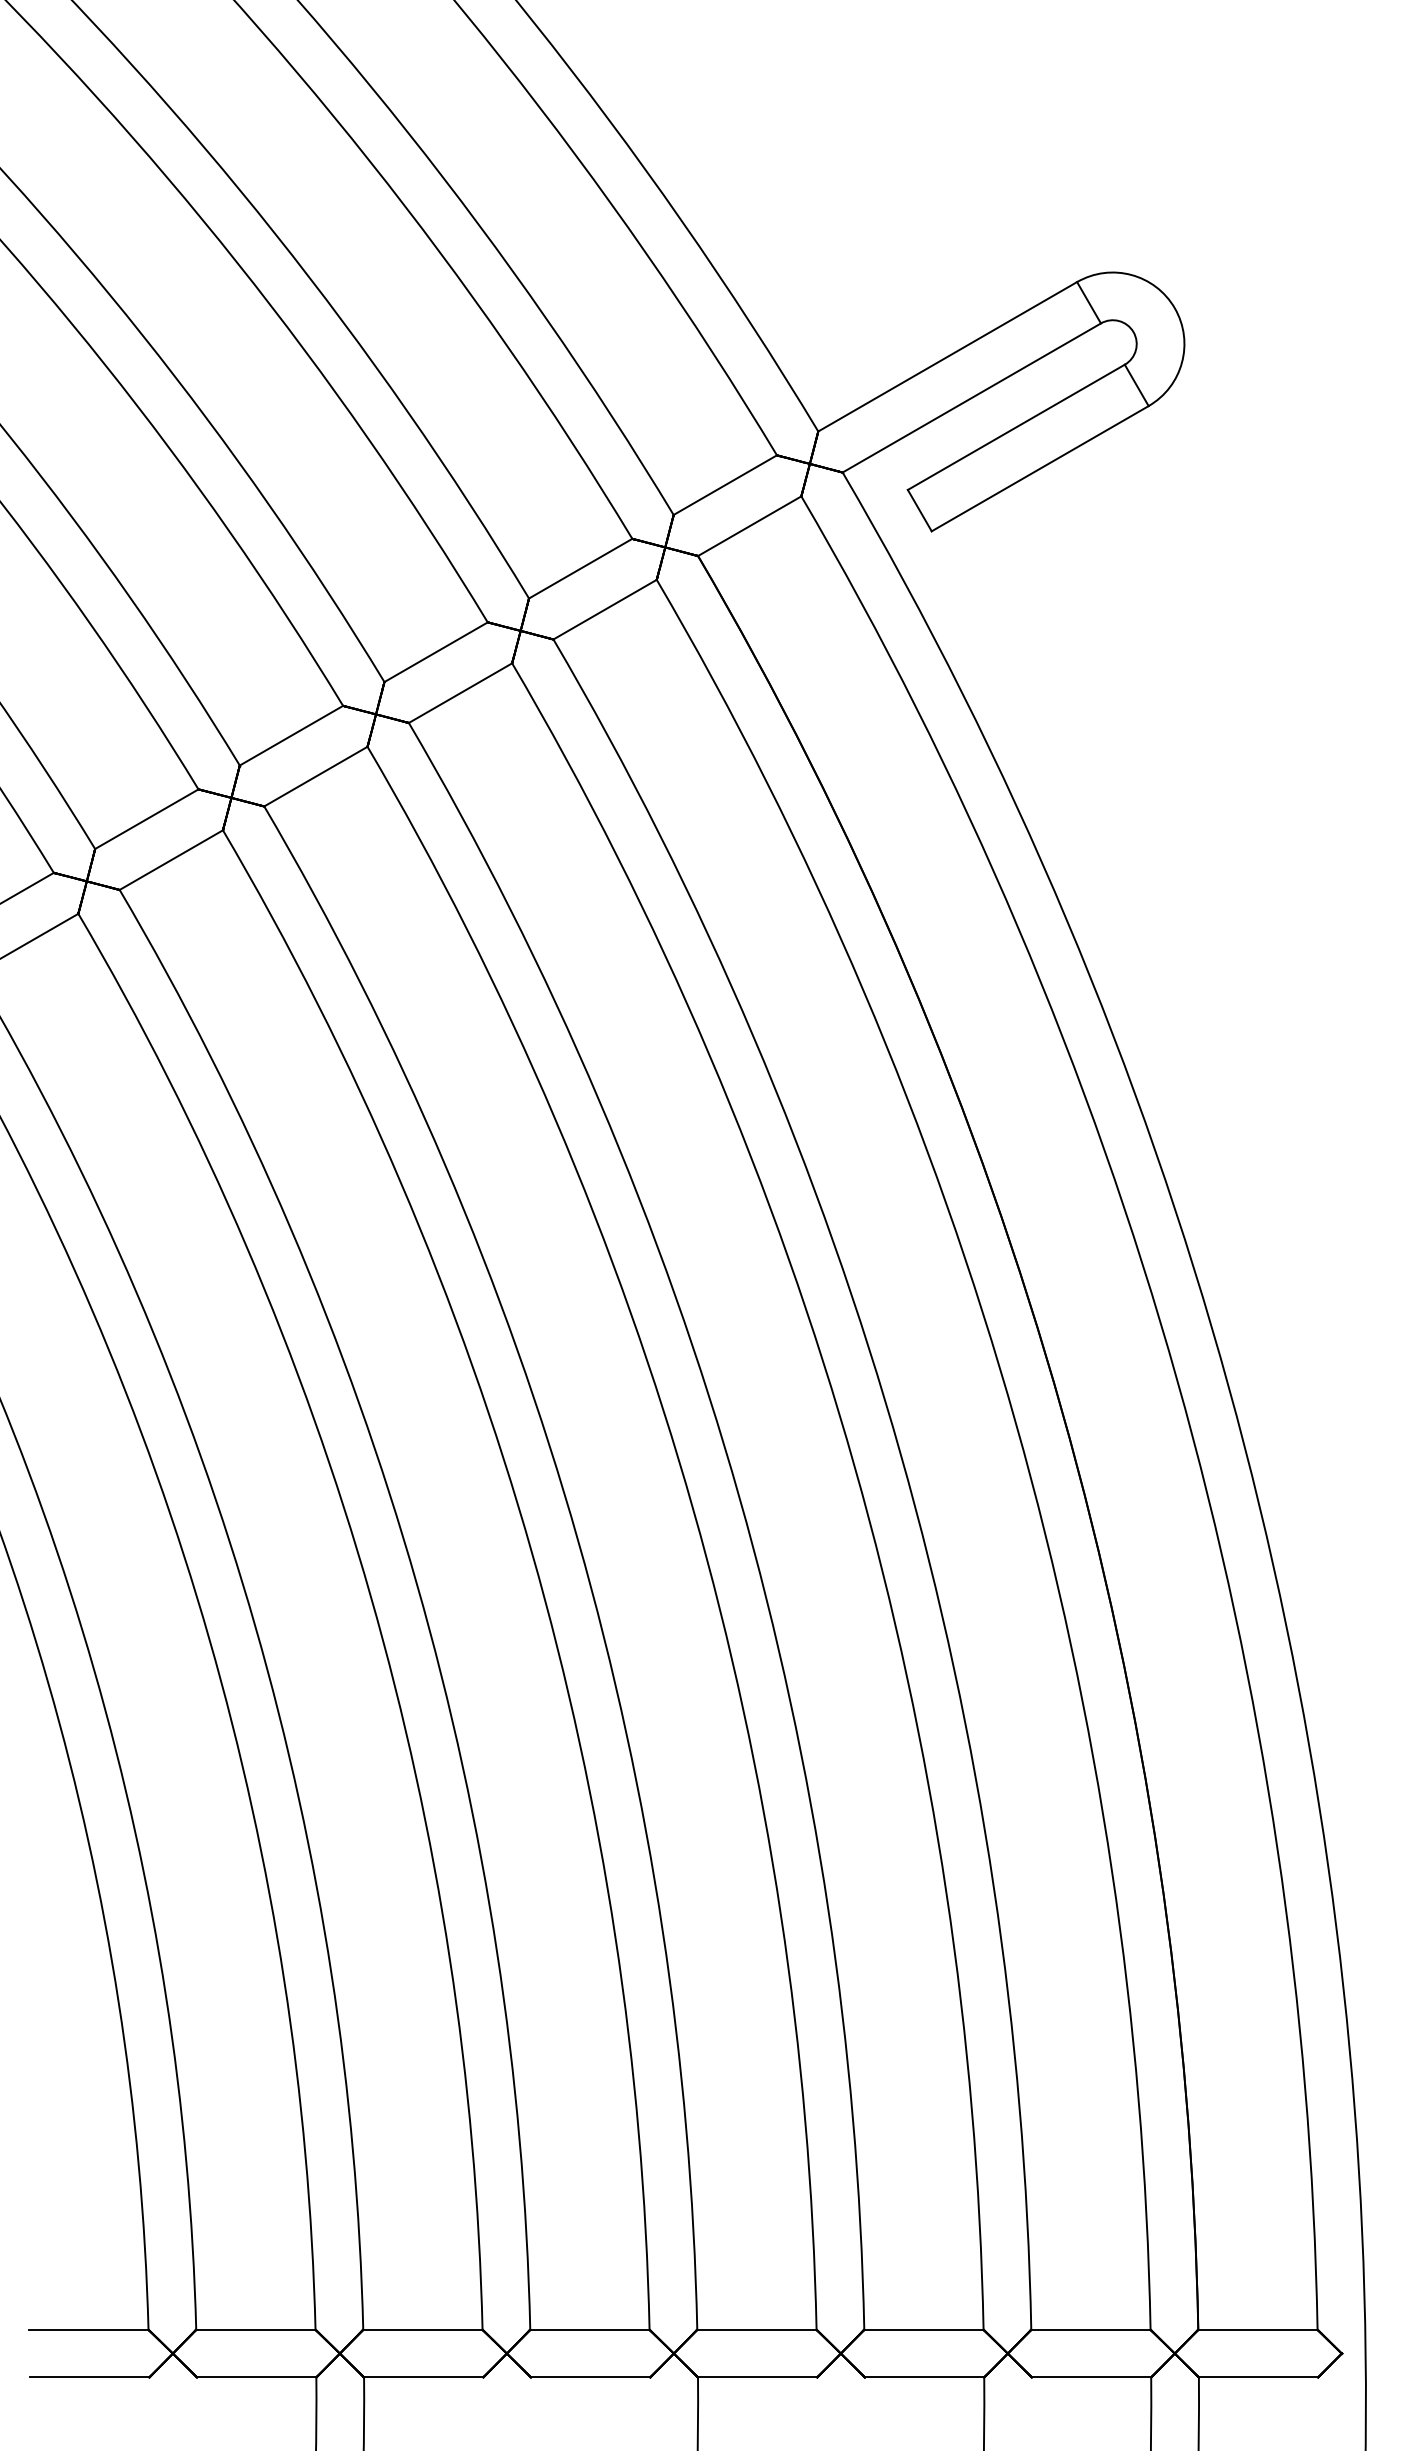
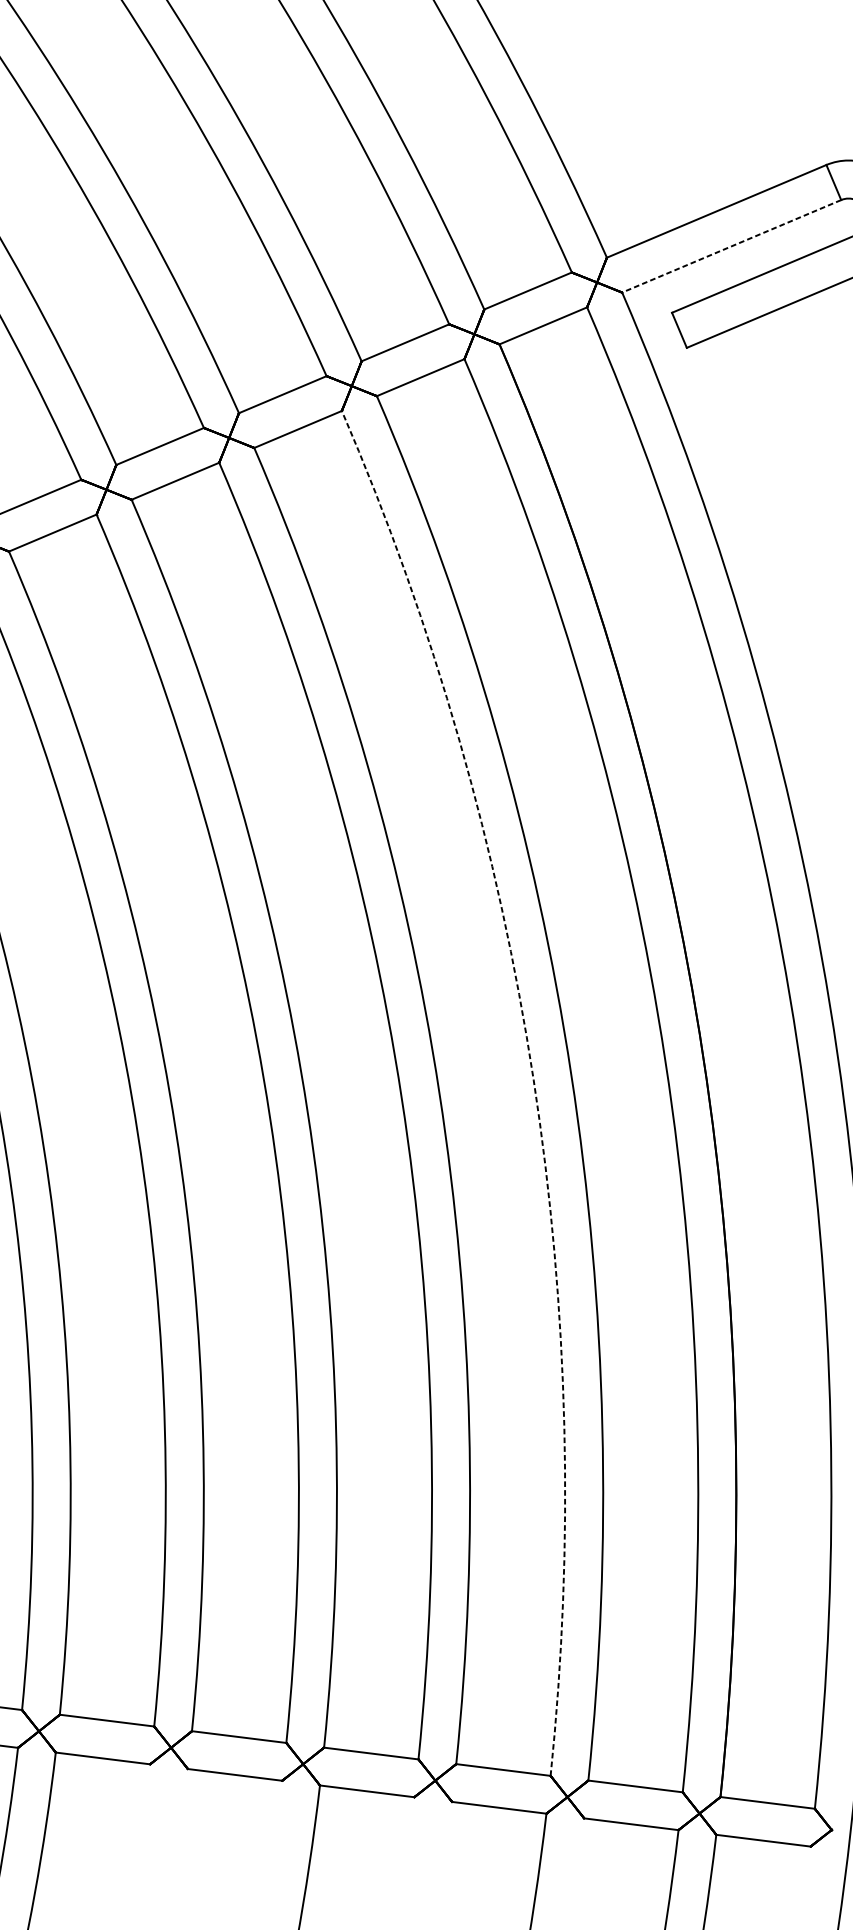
line: (971, 398) -> (731, 246), solid -> dashed
arc: (854, 1466) -> (533, 1080), solid -> dashed

